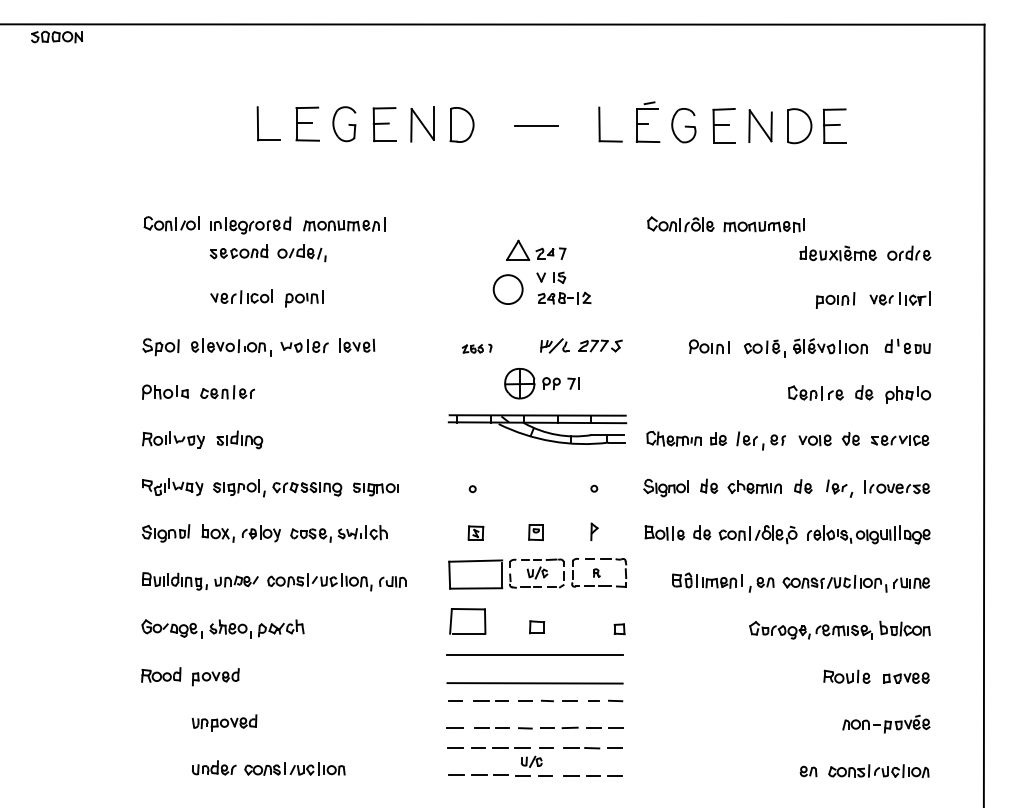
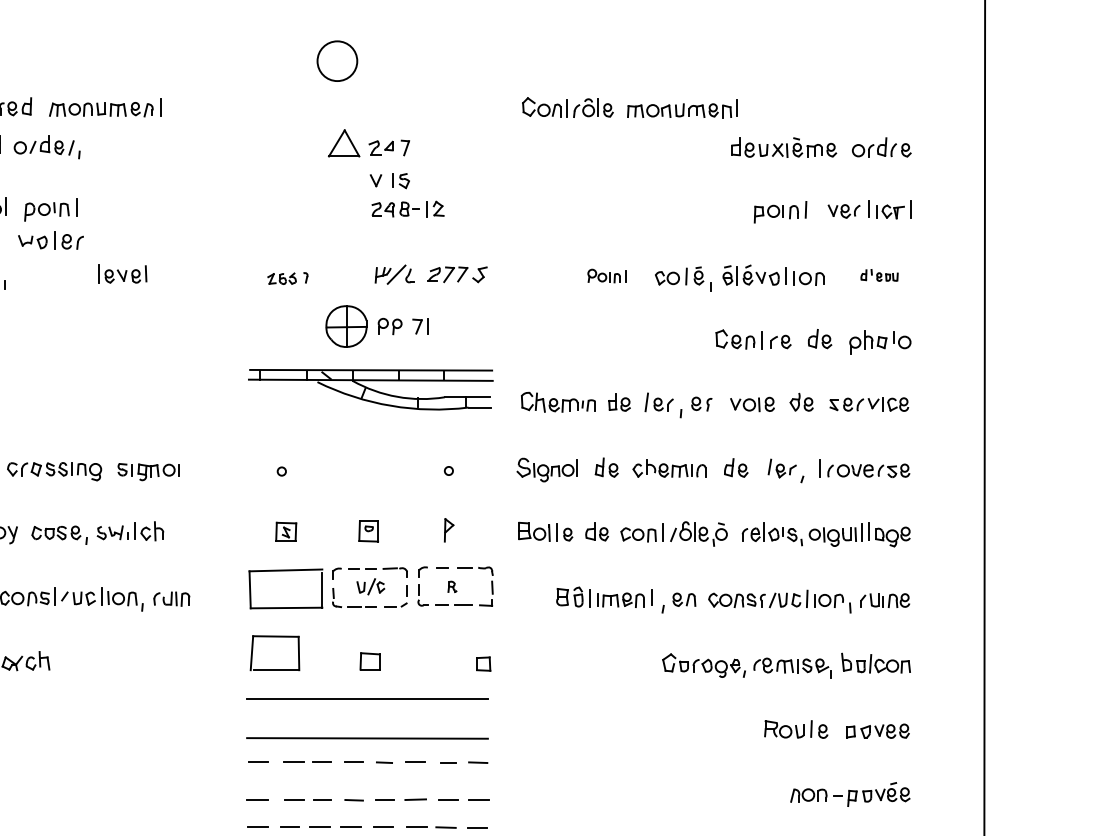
circle: (507, 289) -> (336, 61), moved
part: (304, 346) -> (50, 241), moved
part: (709, 346) -> (607, 275), size x0.7
part: (907, 346) -> (879, 275), size x0.6

